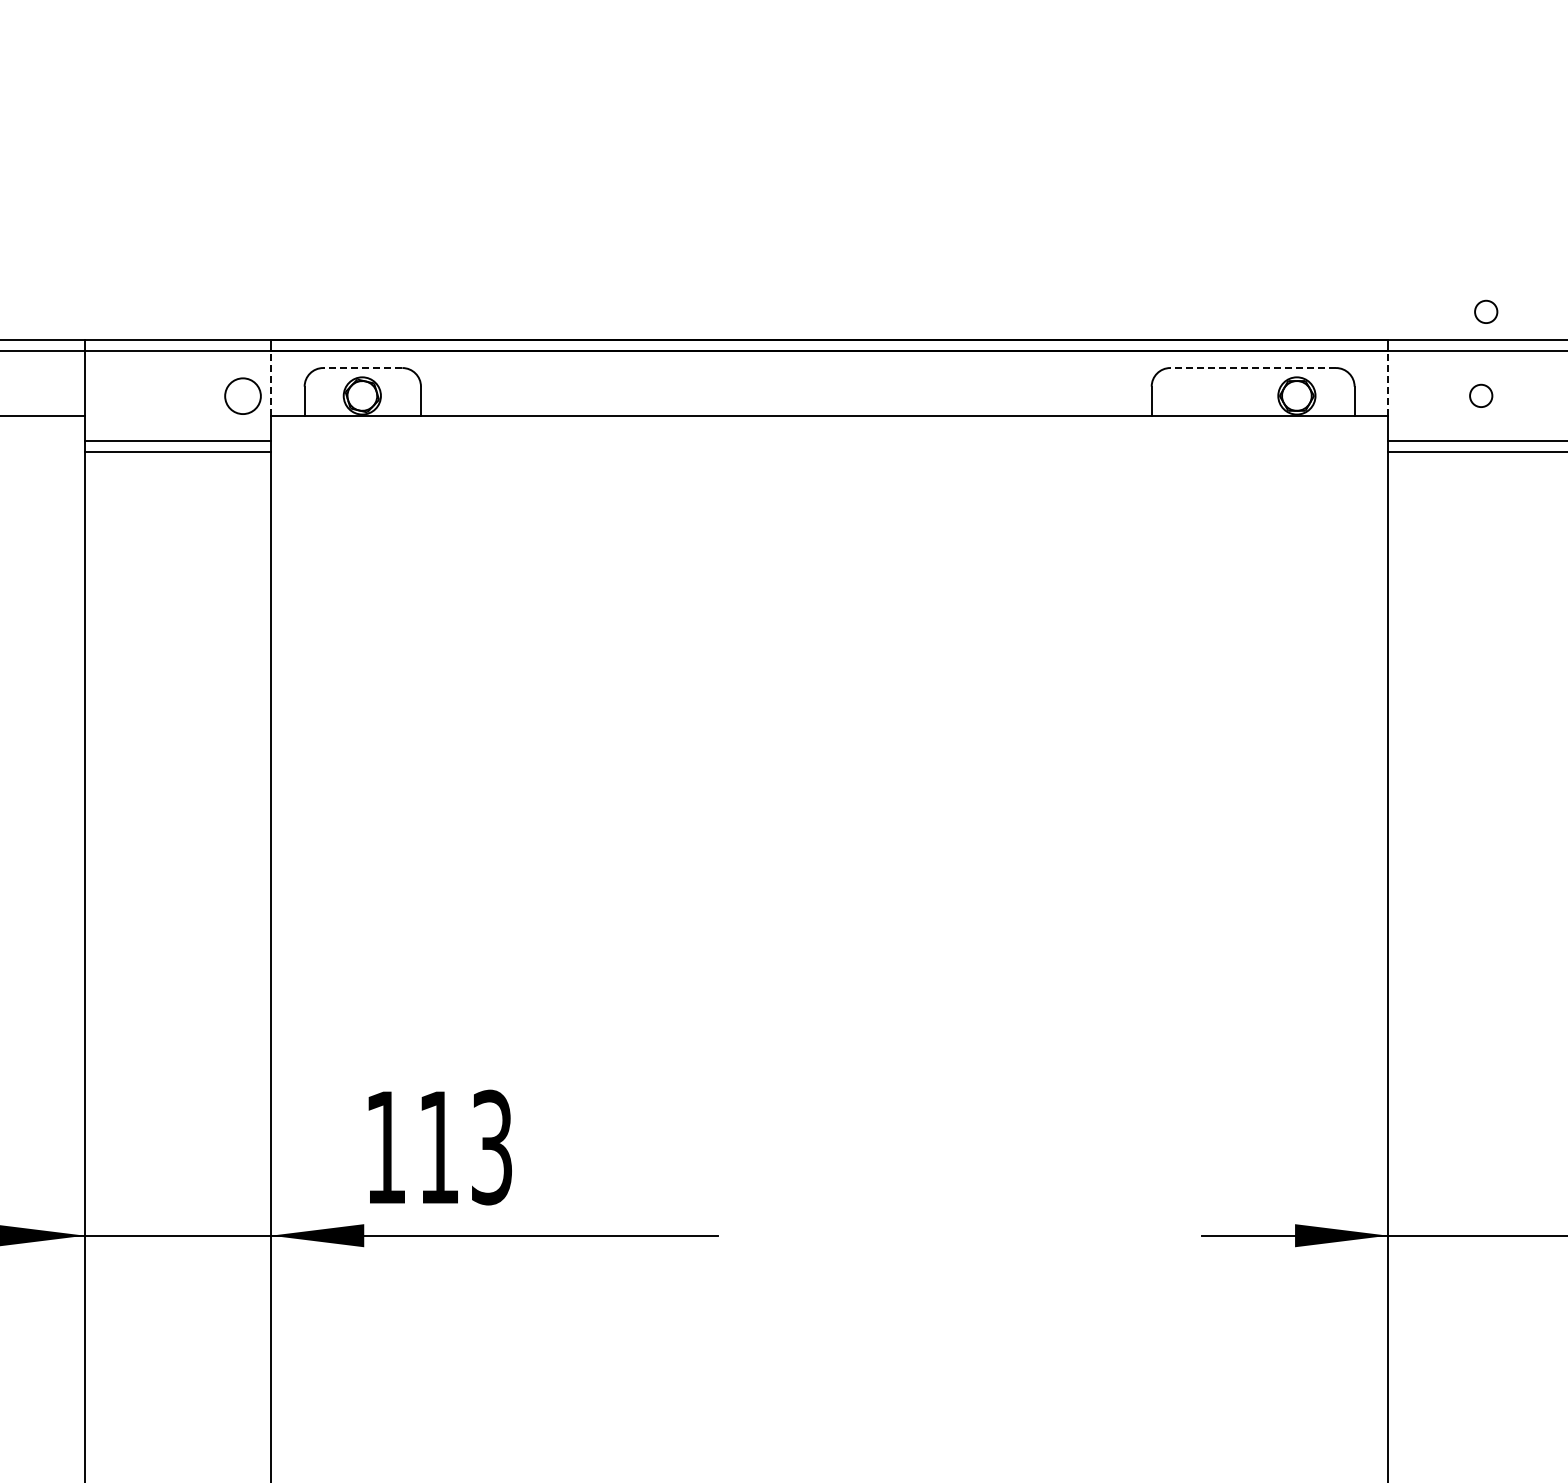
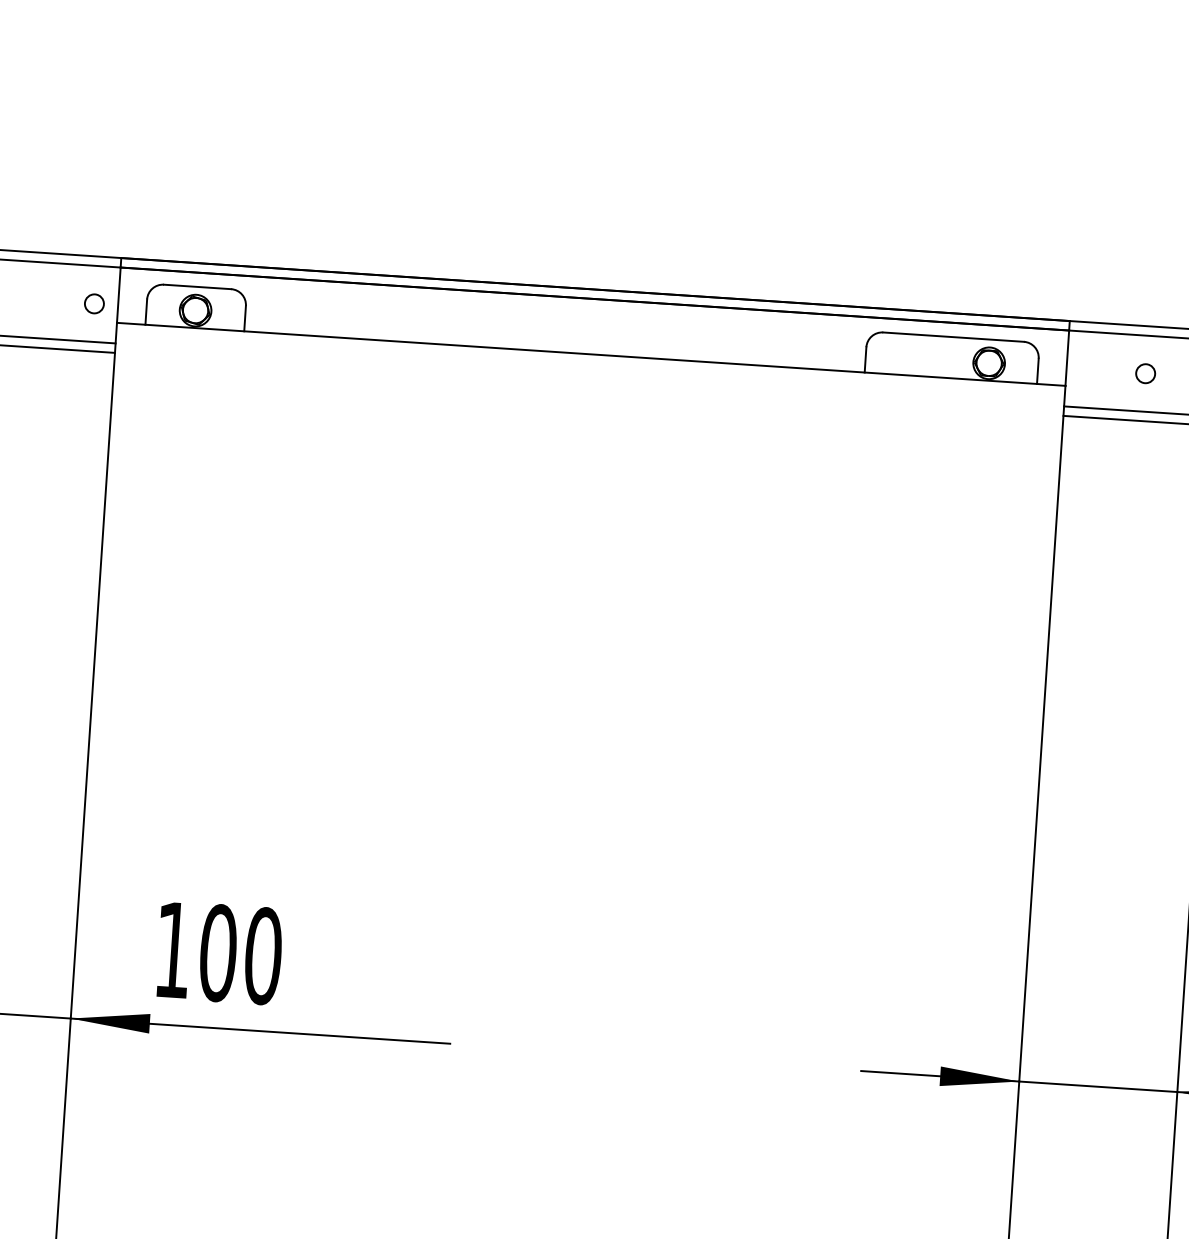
circle: (1486, 311) -> (1154, 302), removed
line: (362, 368) -> (197, 287), dashed -> solid
line: (1253, 368) -> (953, 337), dashed -> solid
line: (271, 383) -> (119, 294), dashed -> solid
line: (1388, 383) -> (1067, 357), dashed -> solid
circle: (243, 395) -> (94, 303), size x0.62
text: (465, 1147) -> (240, 954), 113 -> 100

